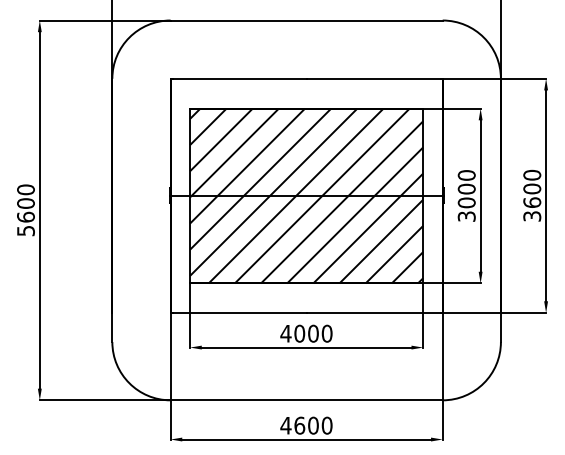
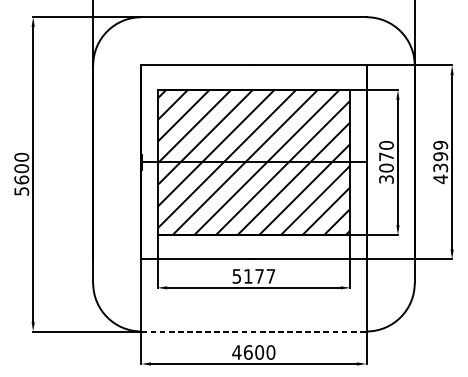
text: (466, 188) -> (386, 156), 3000 -> 3070
text: (532, 195) -> (440, 162), 3600 -> 4399
text: (306, 333) -> (253, 276), 4000 -> 5177
line: (307, 400) -> (254, 331), solid -> dashed

